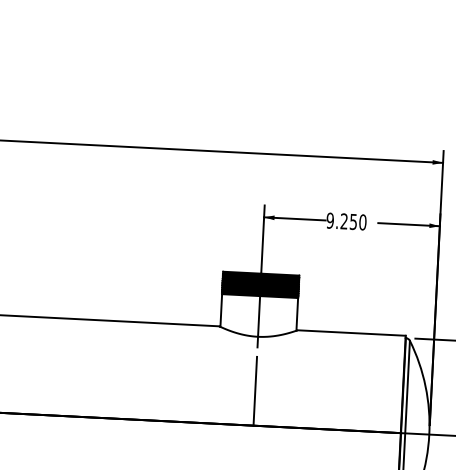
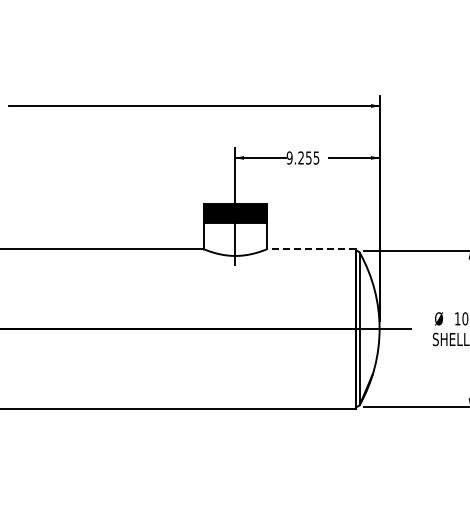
text: (362, 221) -> (316, 157), 9.250 -> 9.255
line: (351, 332) -> (311, 248), solid -> dashed
line: (255, 391) -> (235, 300), removed

